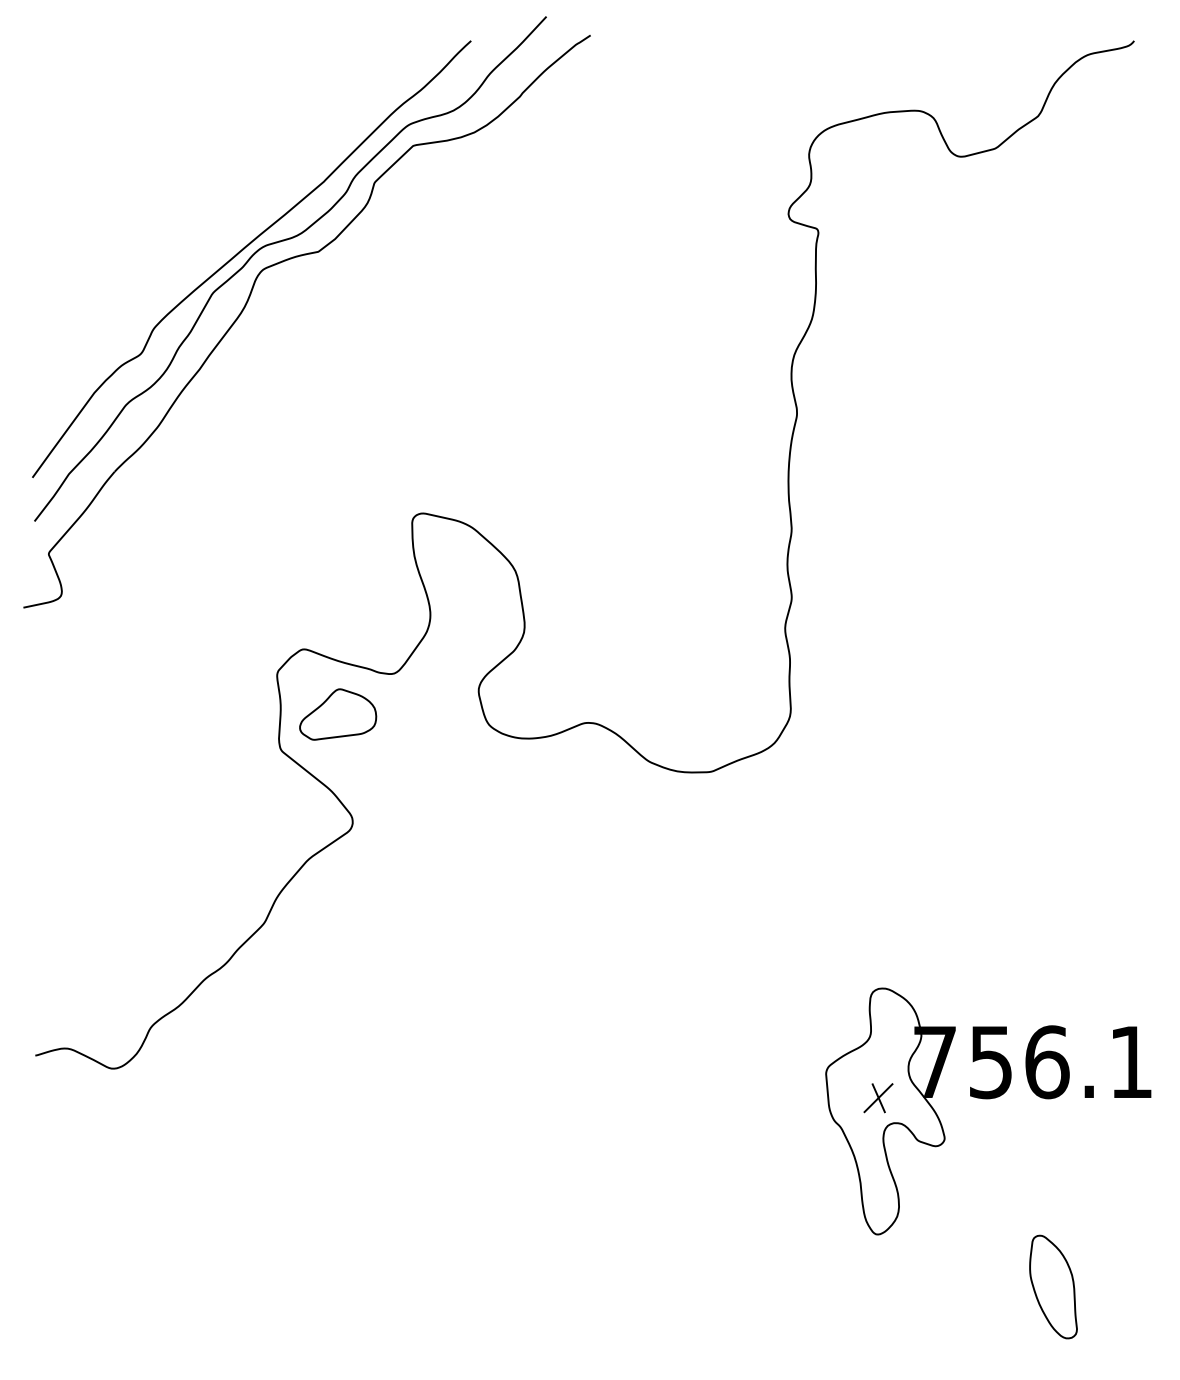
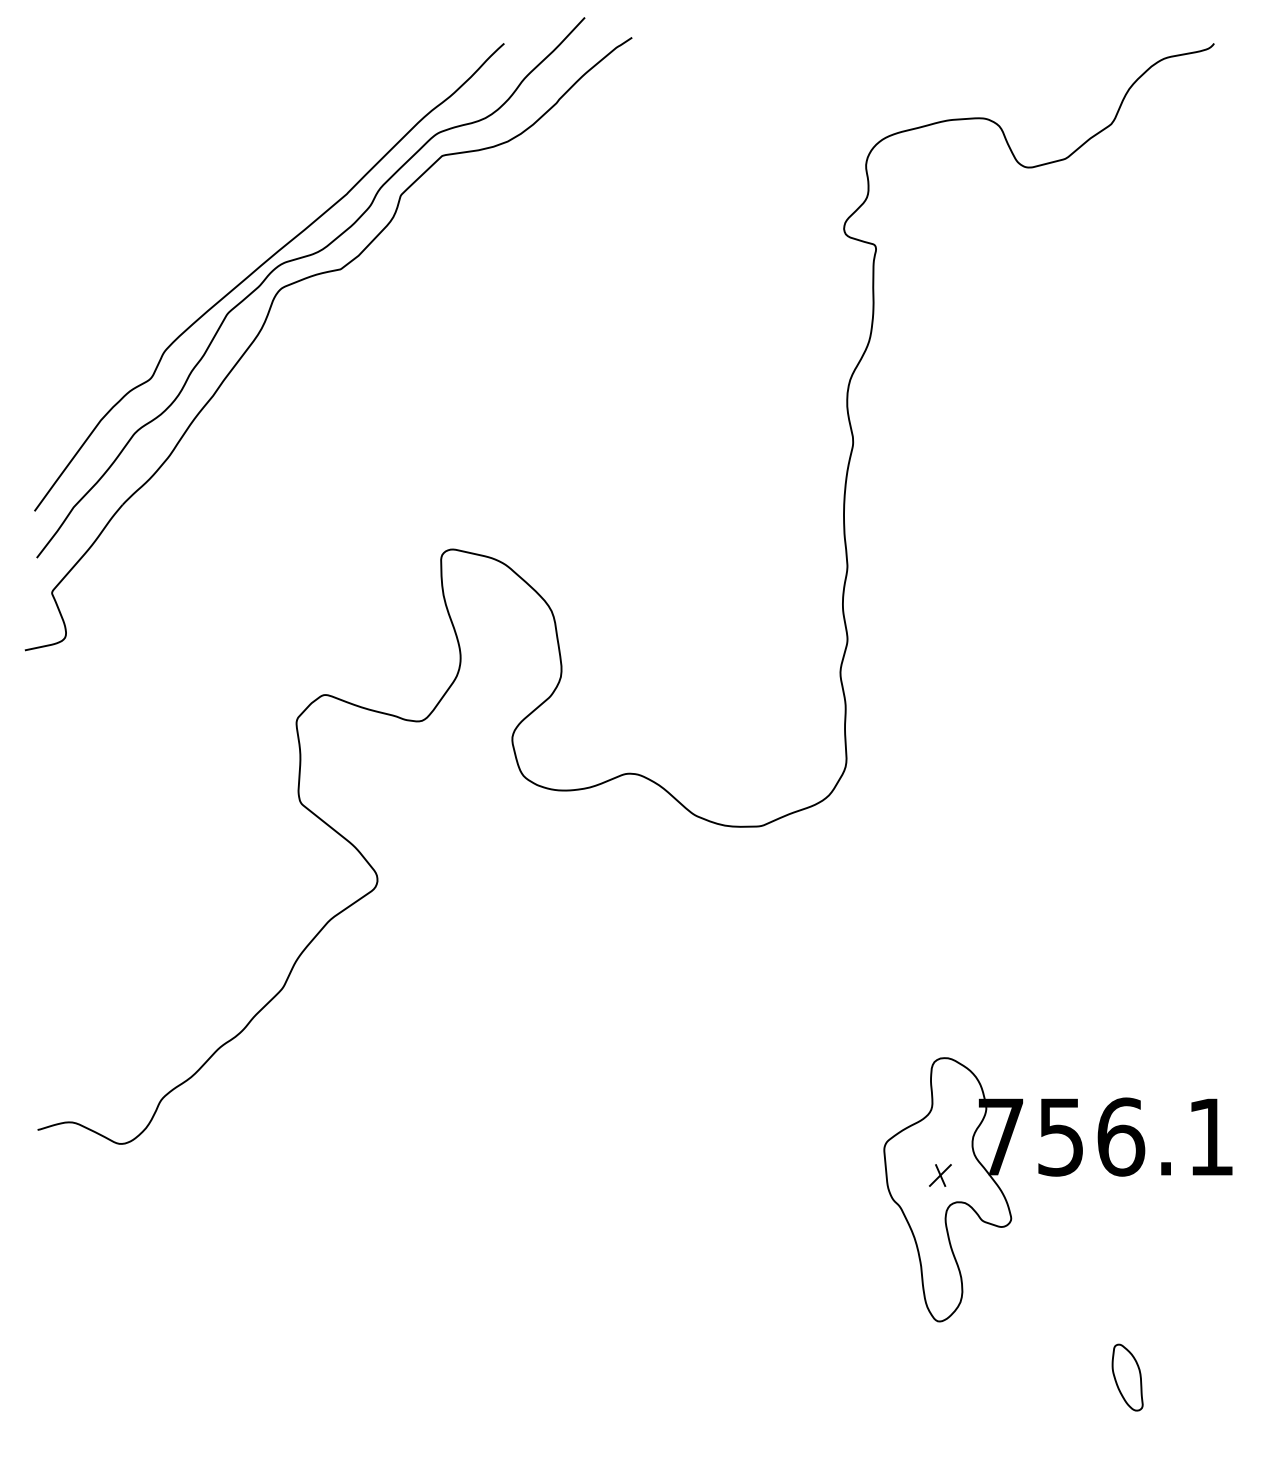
part: (337, 714) -> (361, 764), removed
part: (878, 1098) -> (940, 1175), size x0.7
part: (1053, 1286) -> (1127, 1377), size x0.6

